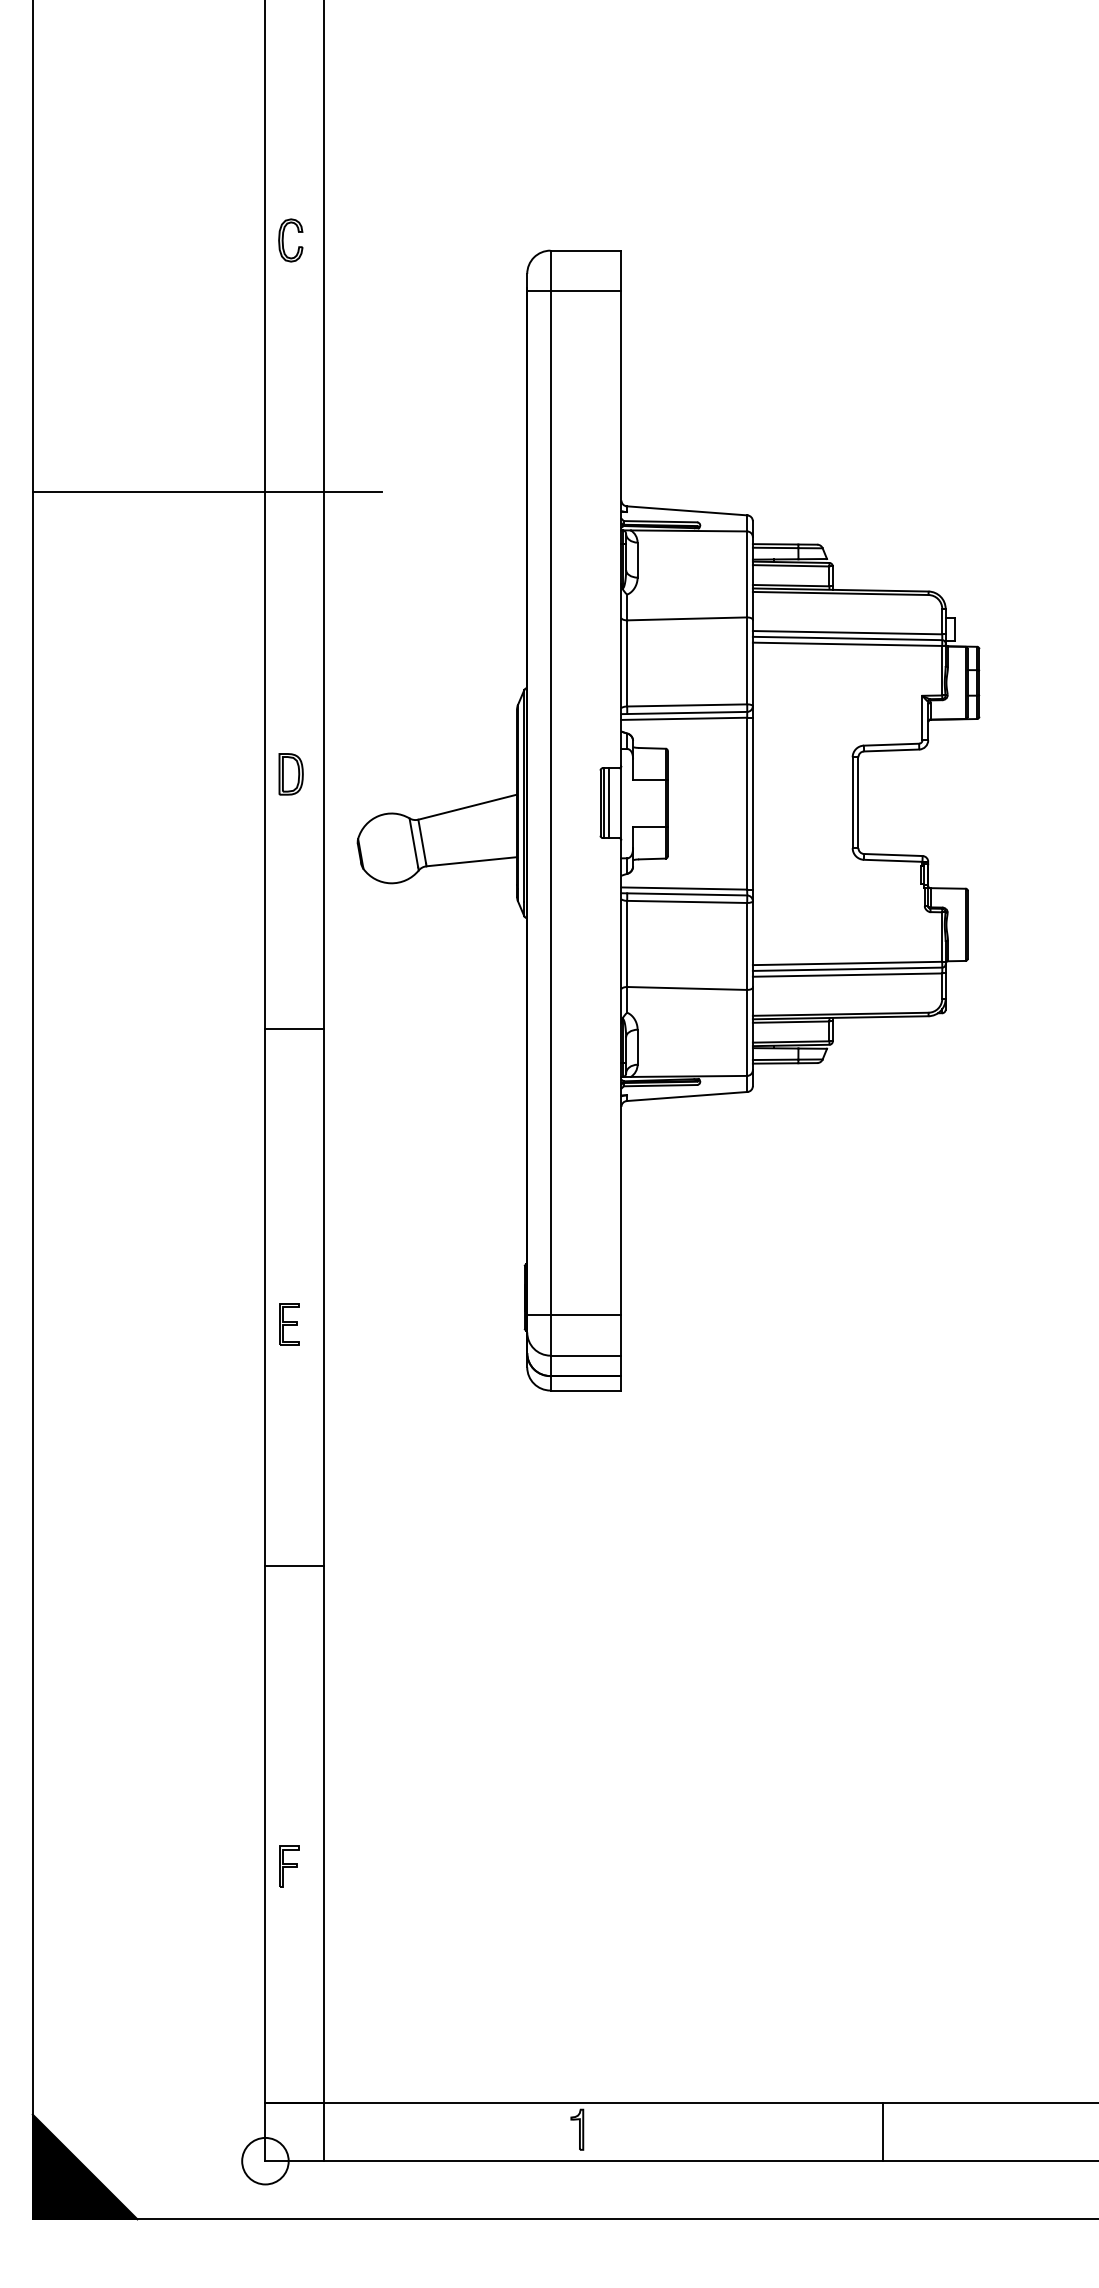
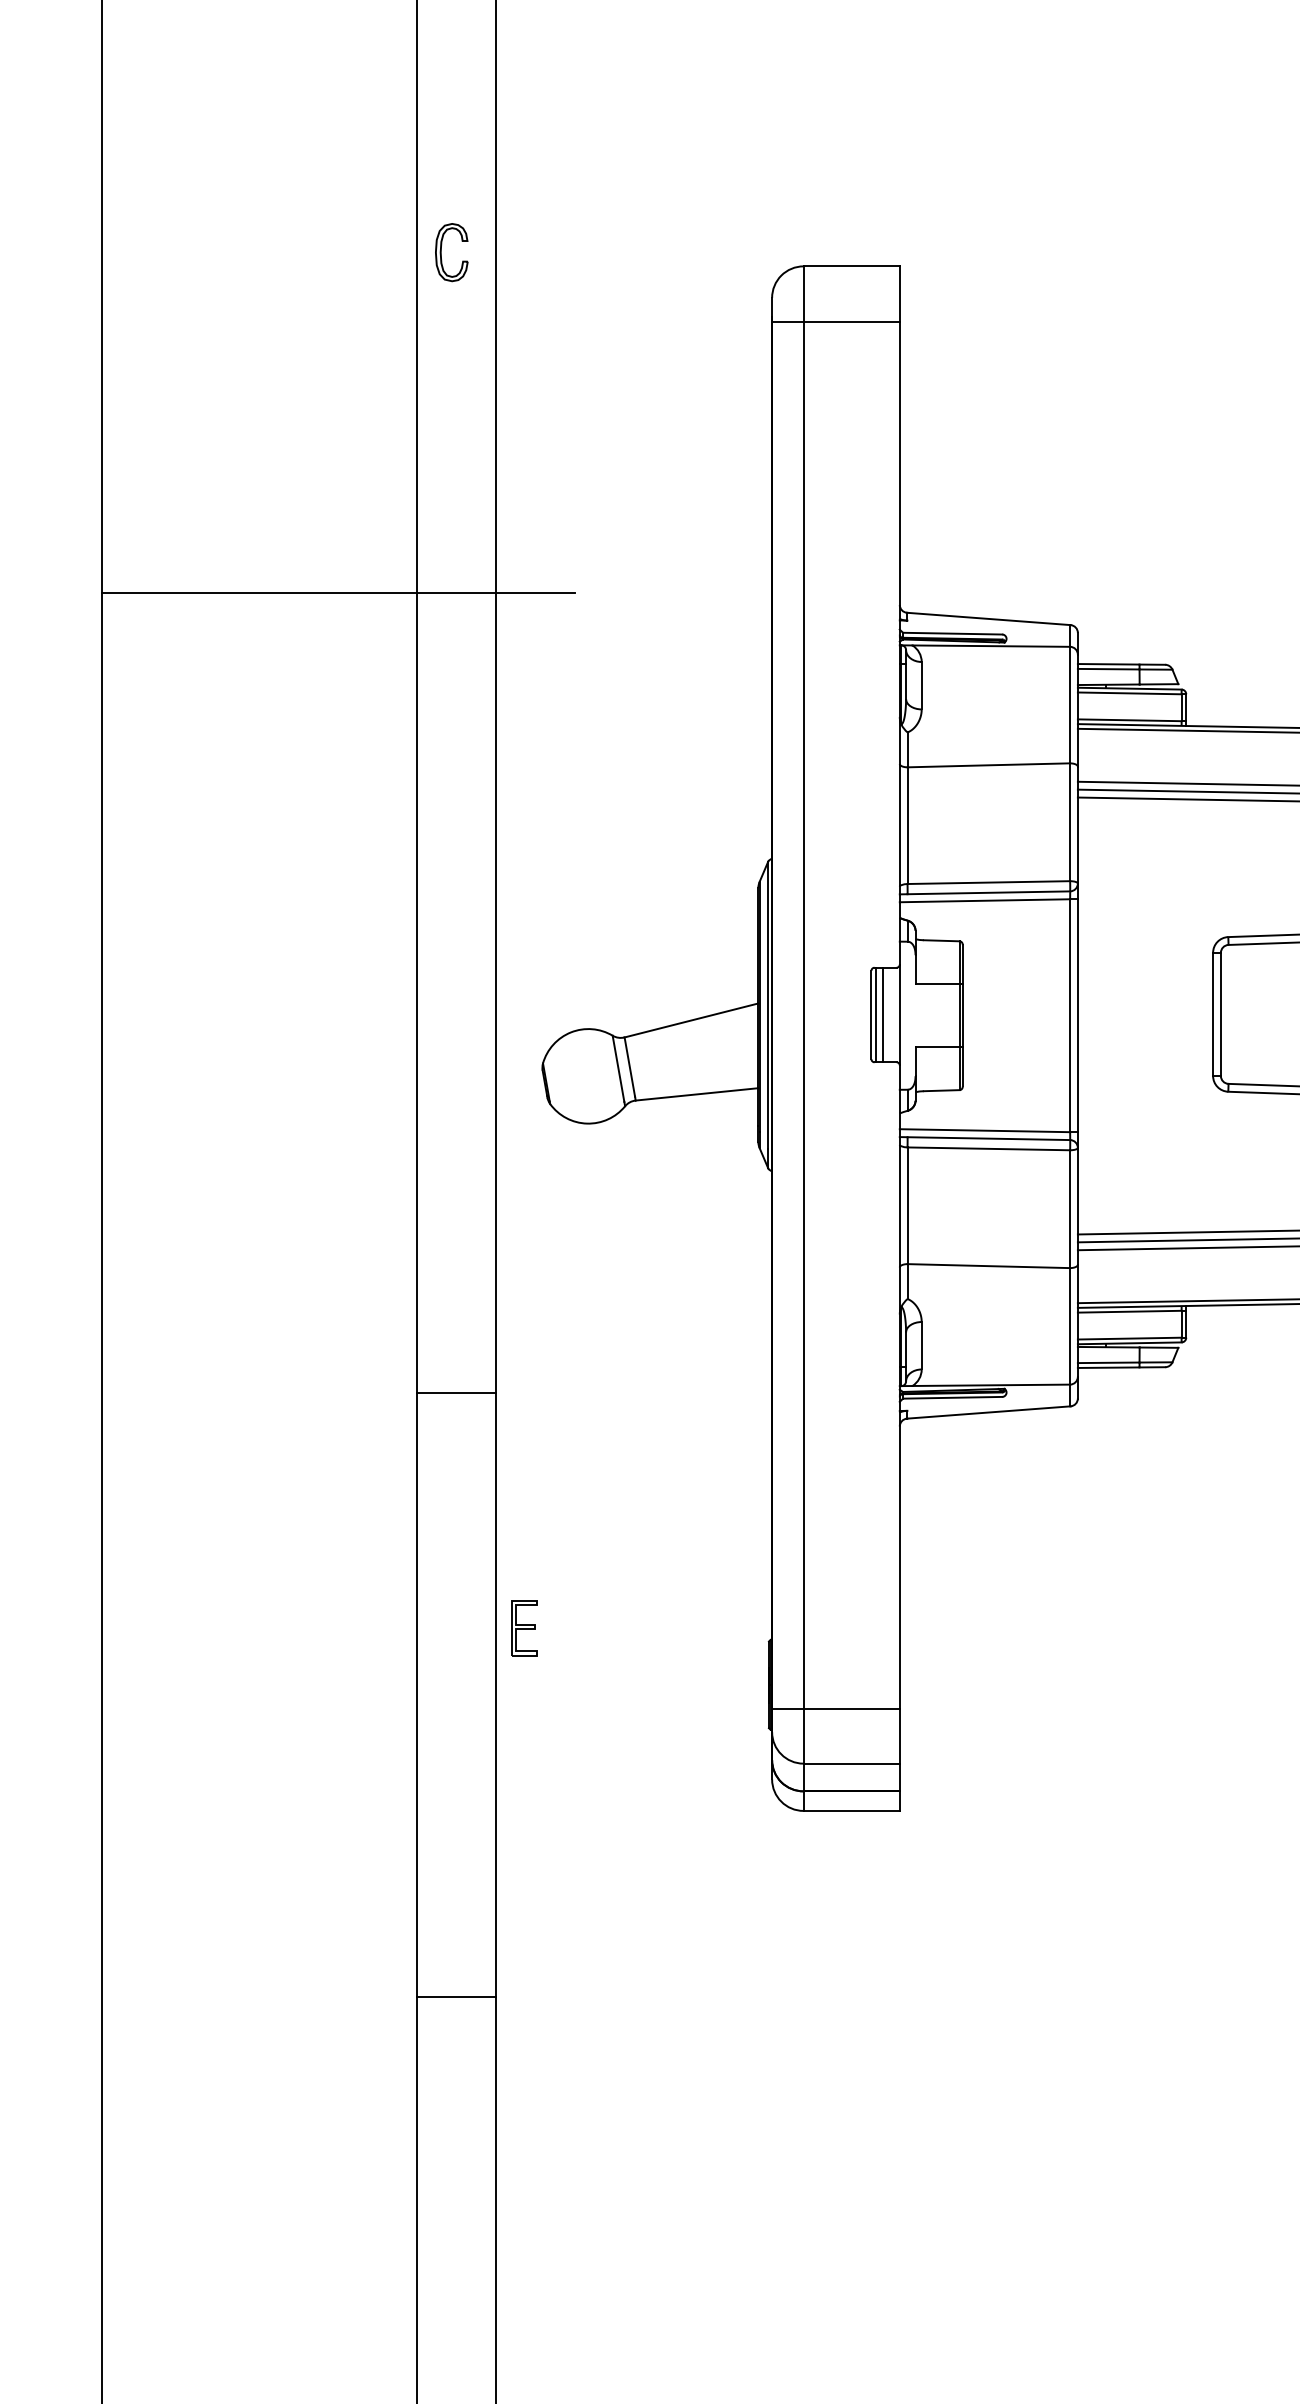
part: (290, 774) -> (451, 976), removed
line: (294, 1029) -> (456, 1393), moved
part: (289, 1324) -> (524, 1627), moved
line: (294, 1566) -> (456, 1997), moved

